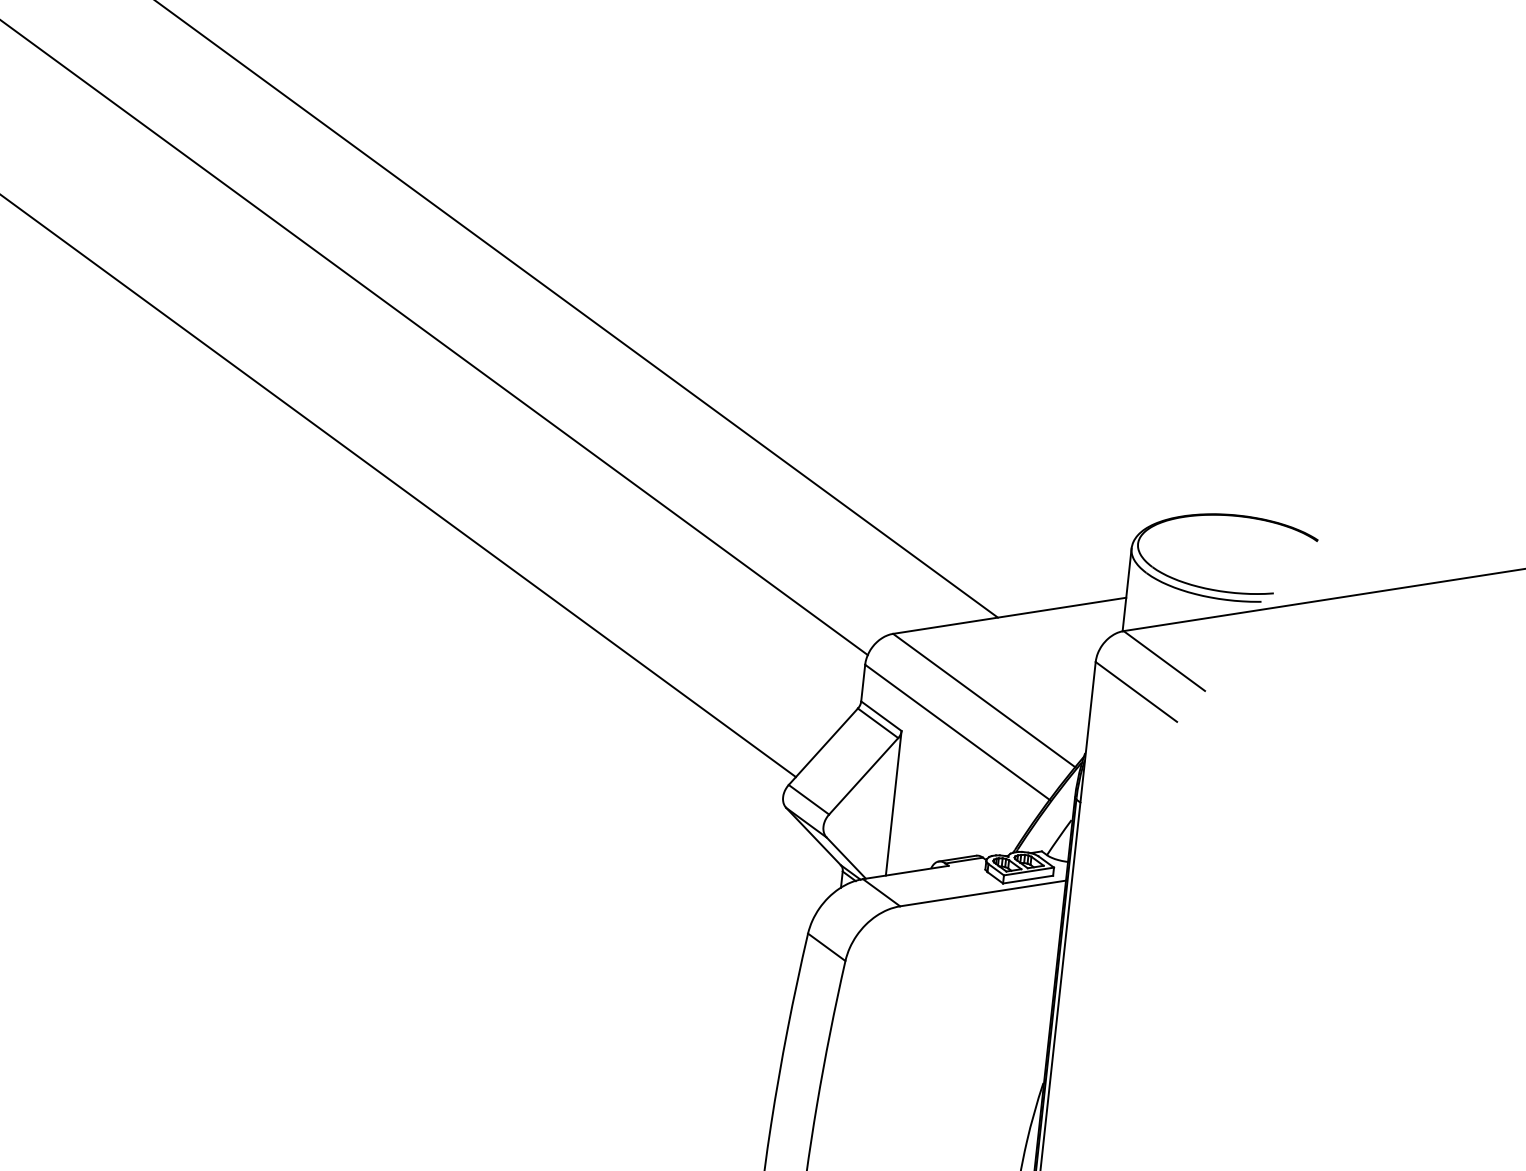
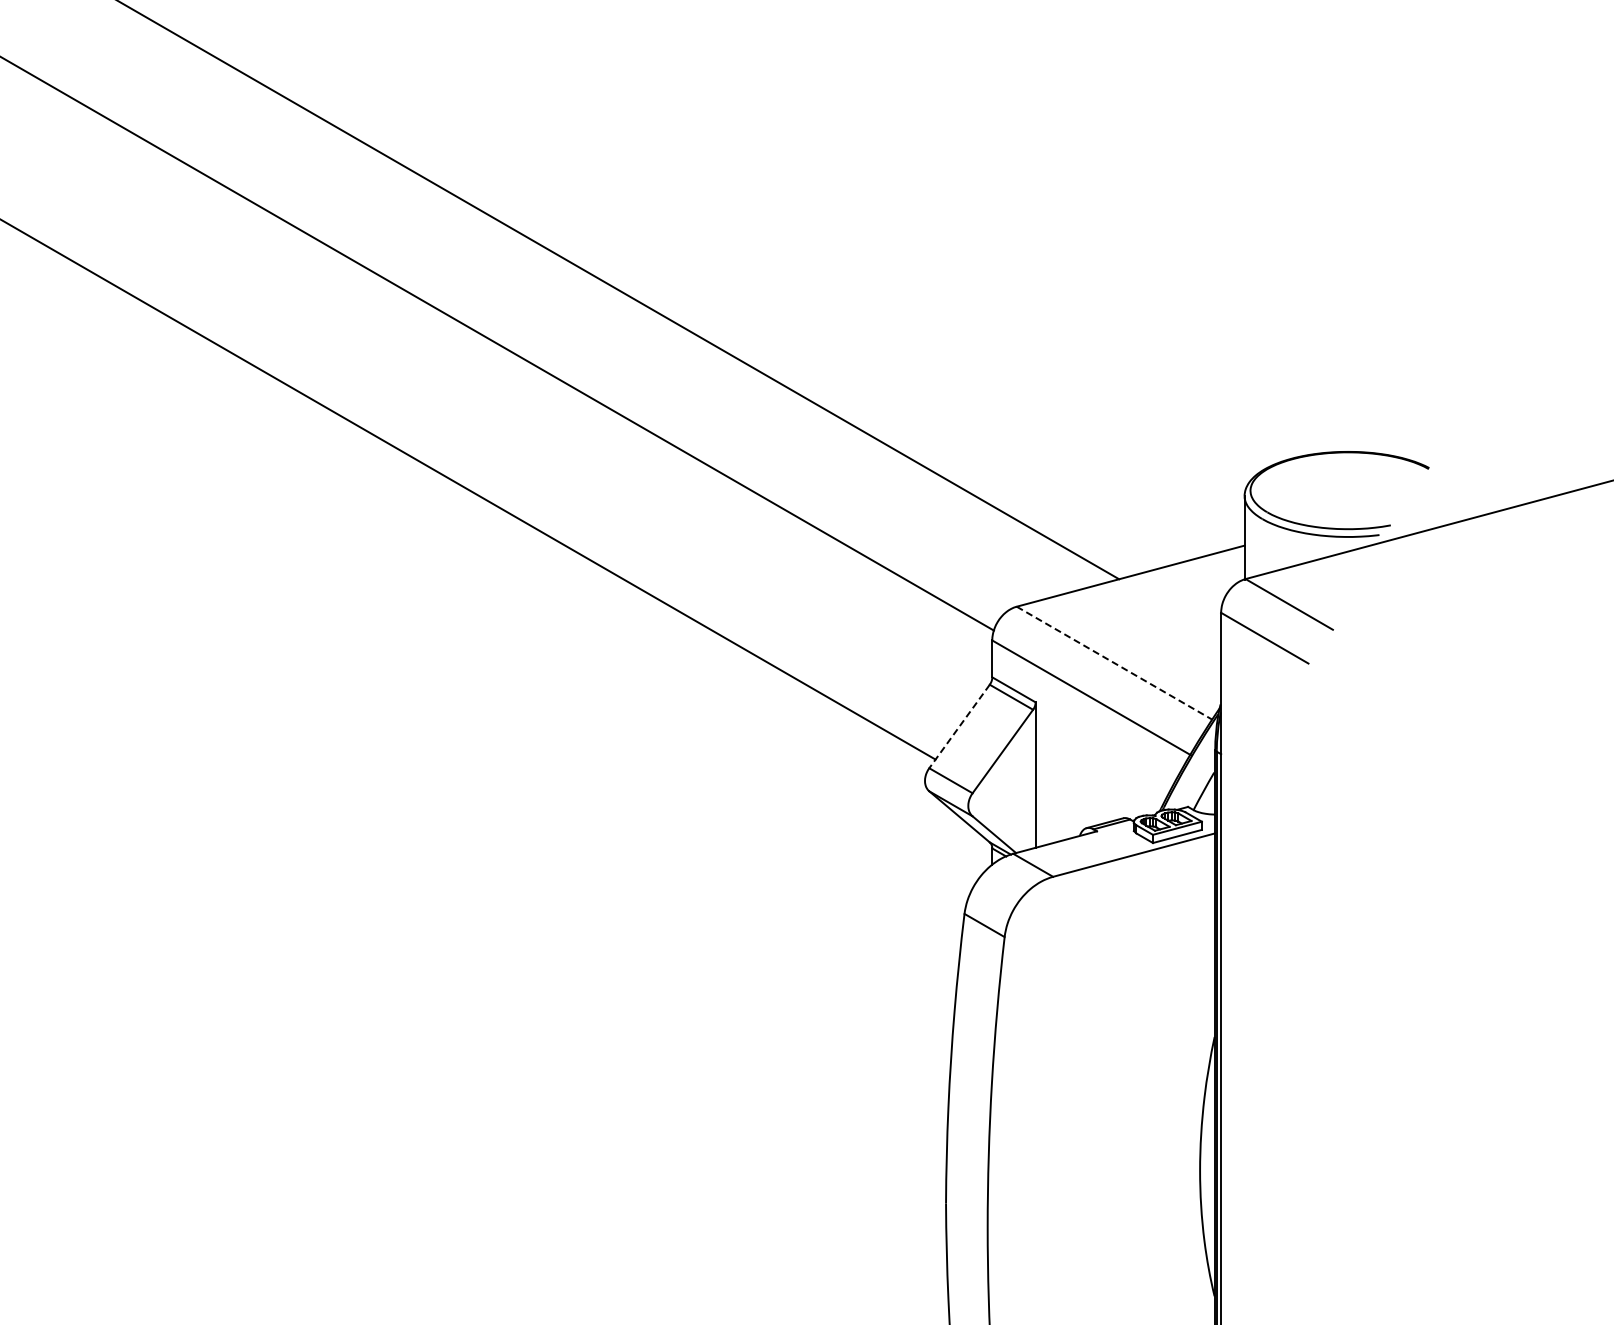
line: (985, 700) -> (1115, 663), solid -> dashed
line: (823, 746) -> (959, 726), solid -> dashed

